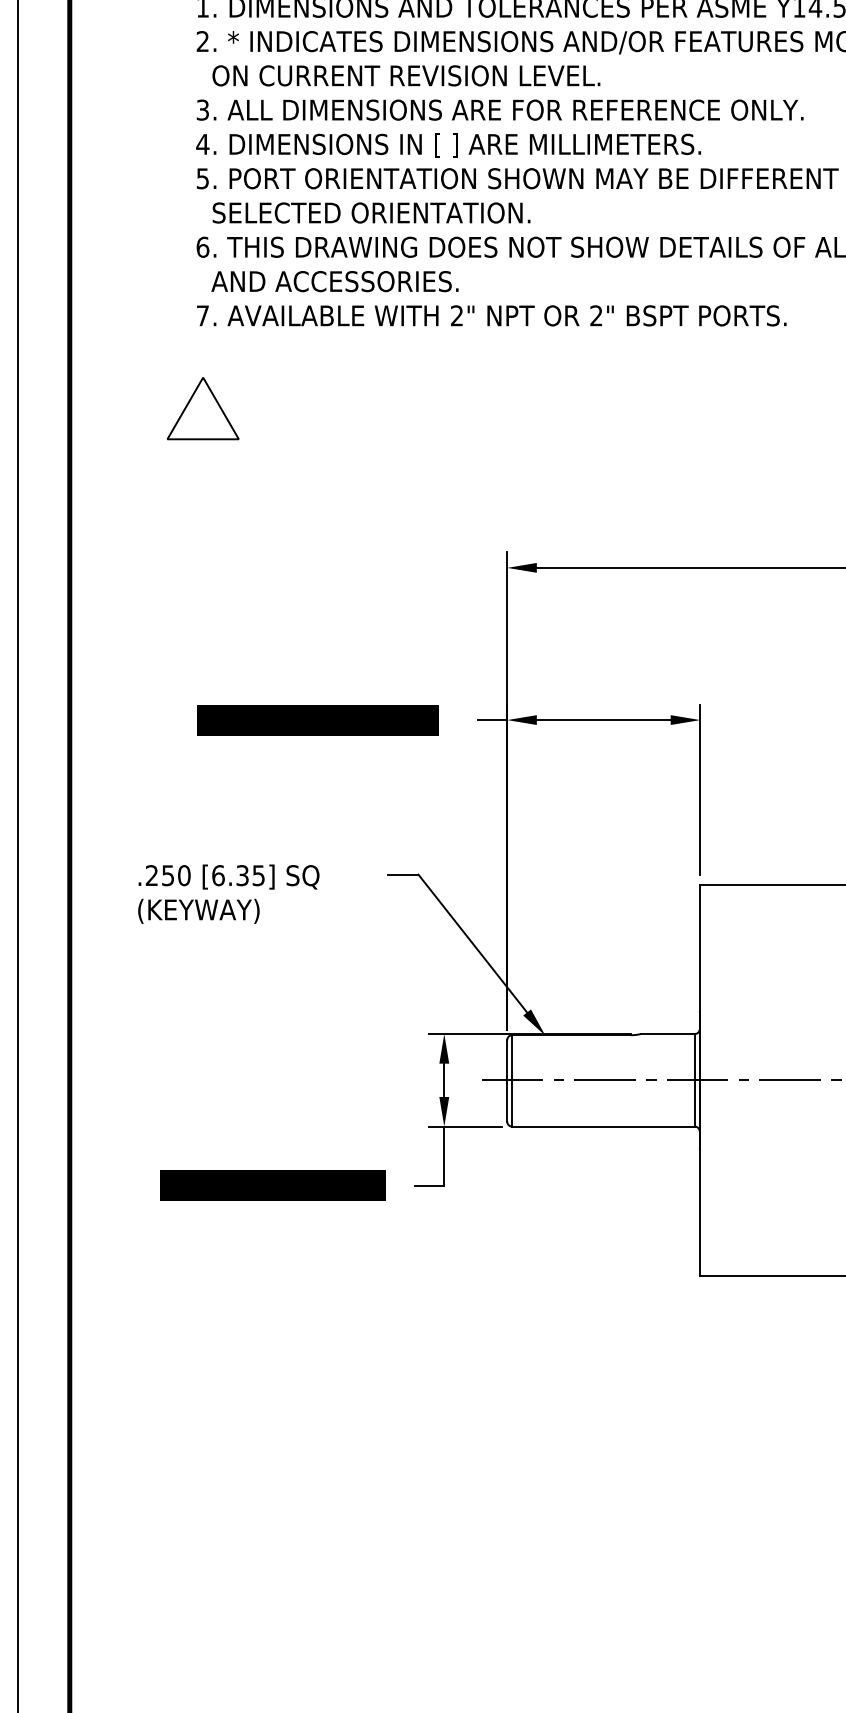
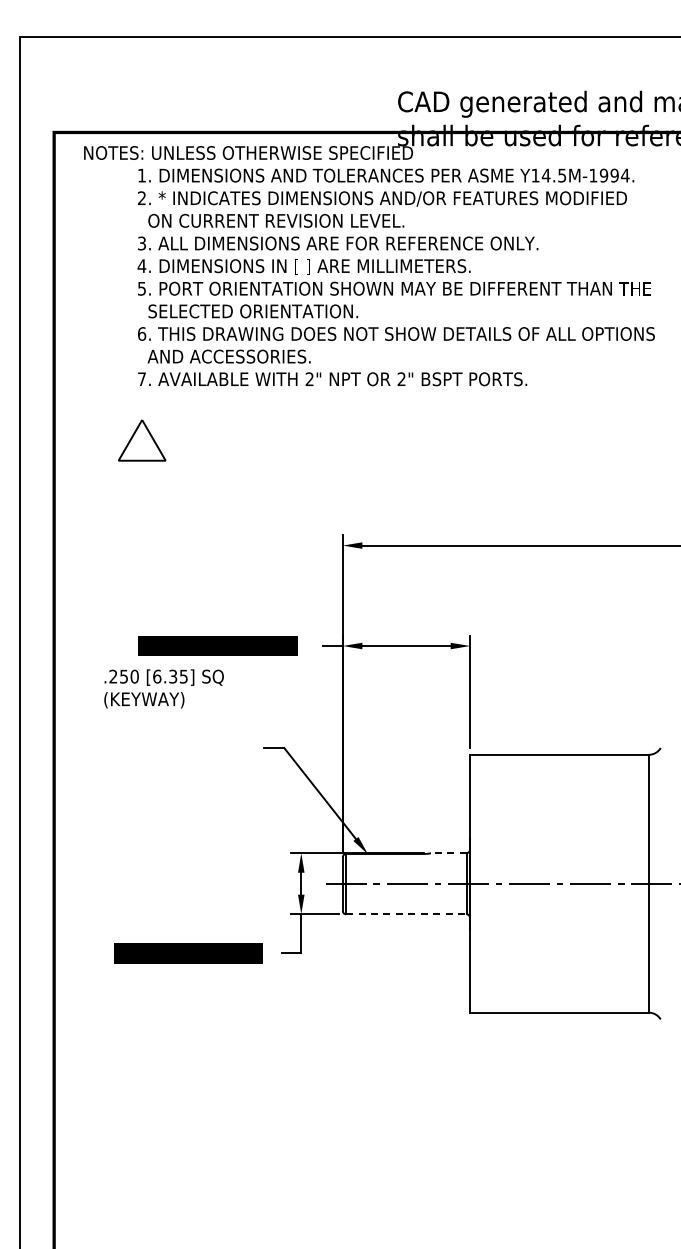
text: (227, 893) -> (163, 688), moved
line: (667, 1034) -> (448, 853), solid -> dashed
line: (603, 1126) -> (406, 914), solid -> dashed

